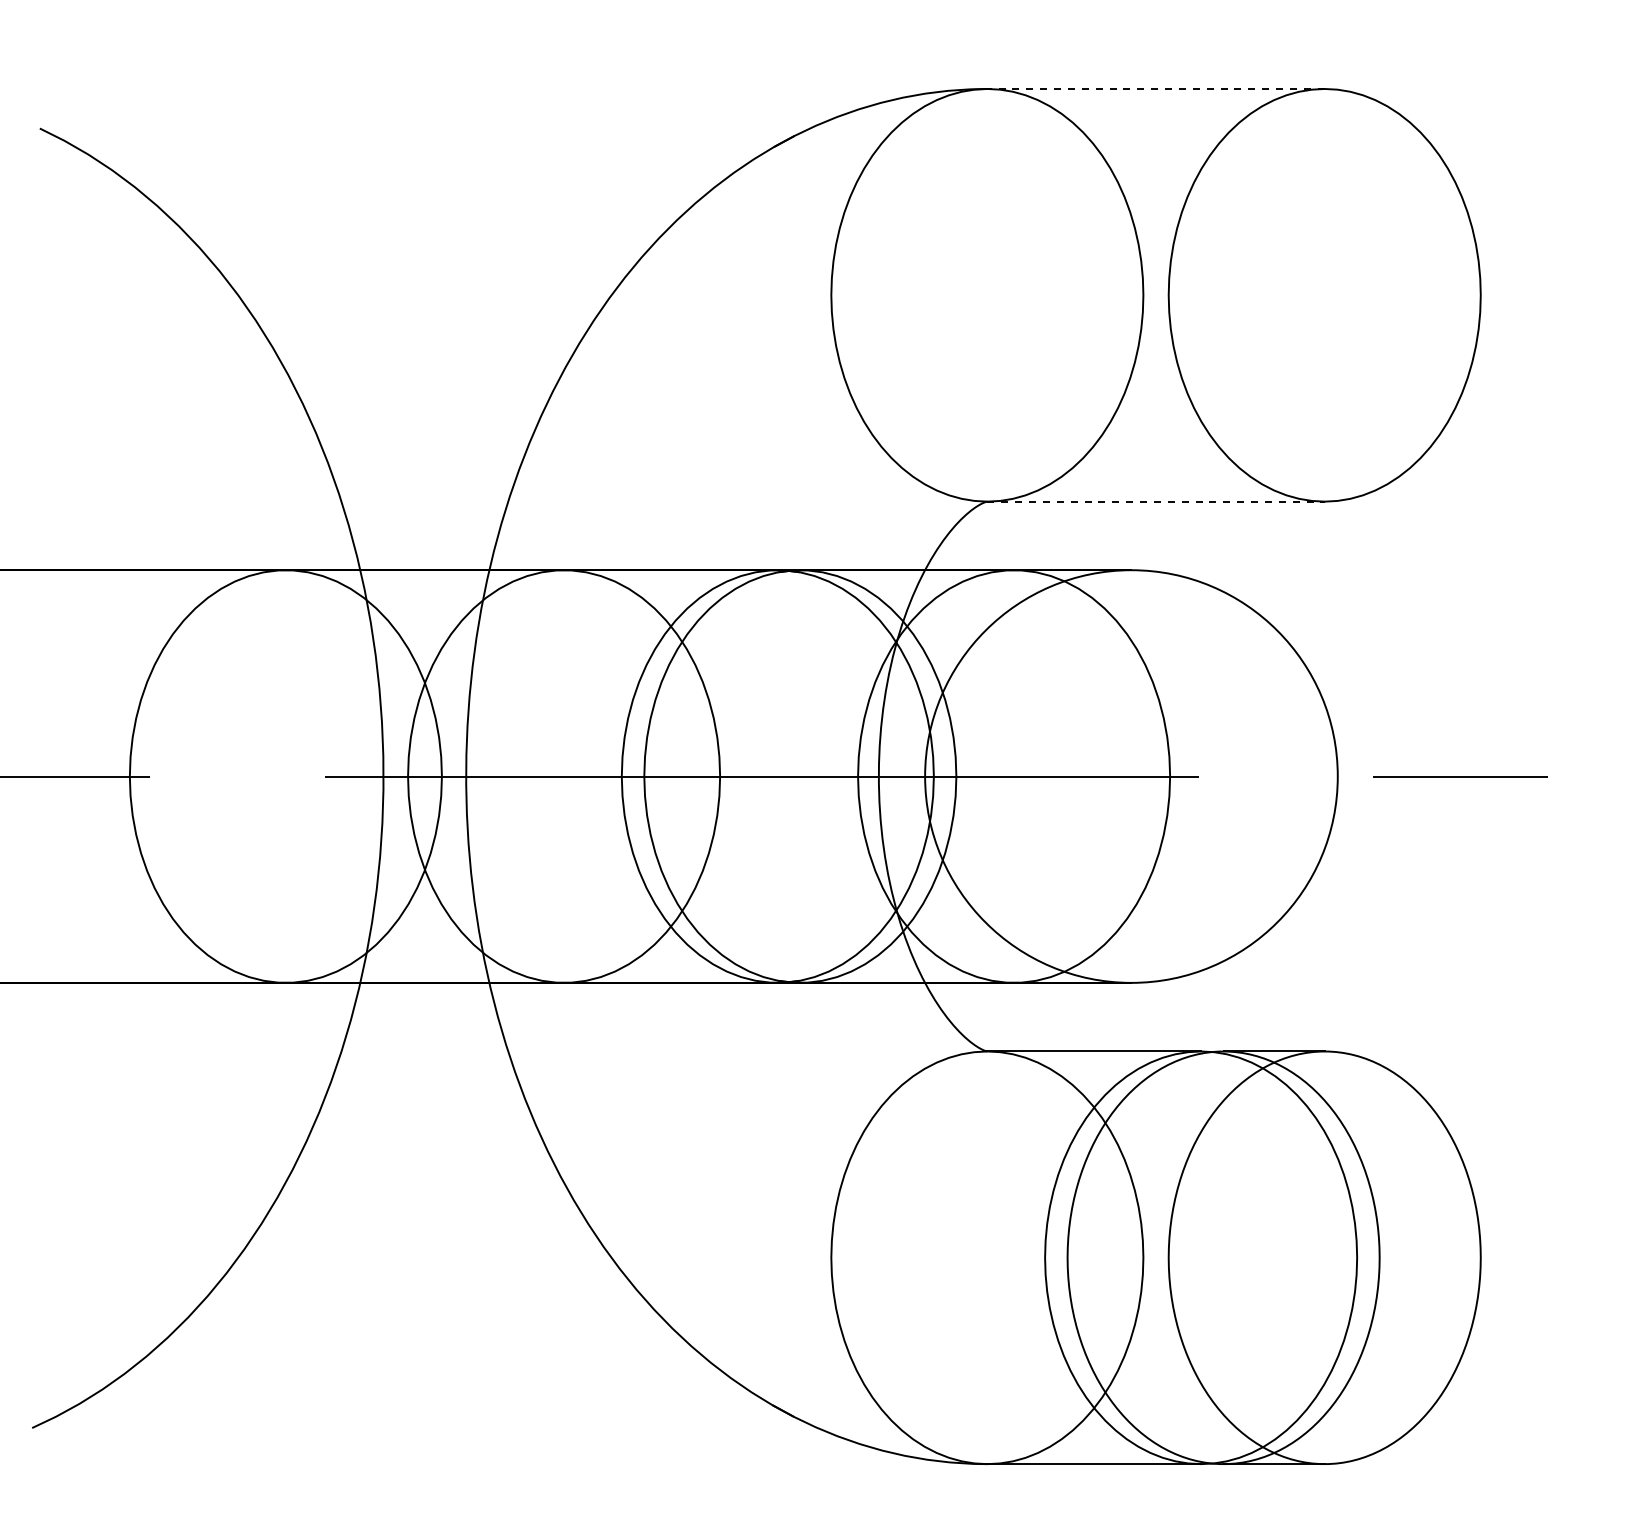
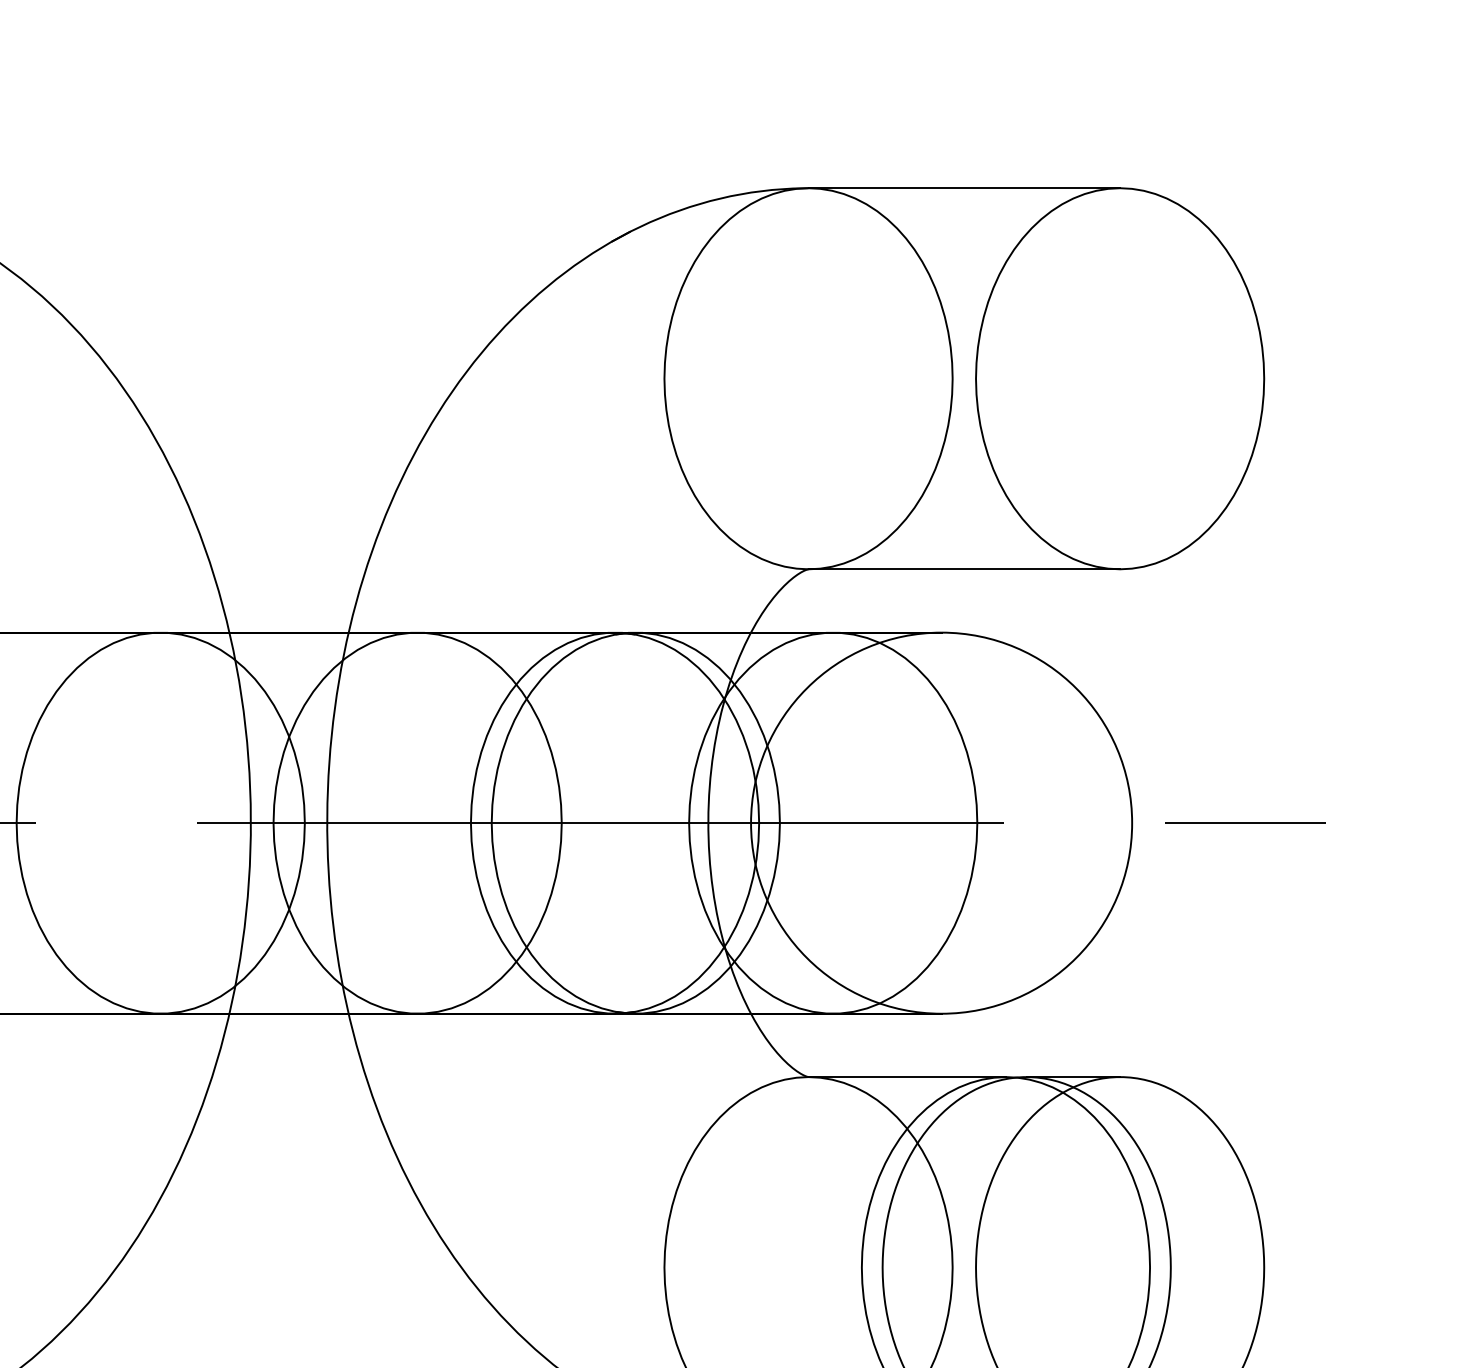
line: (1156, 88) -> (964, 187), dashed -> solid
line: (1156, 501) -> (964, 569), dashed -> solid

